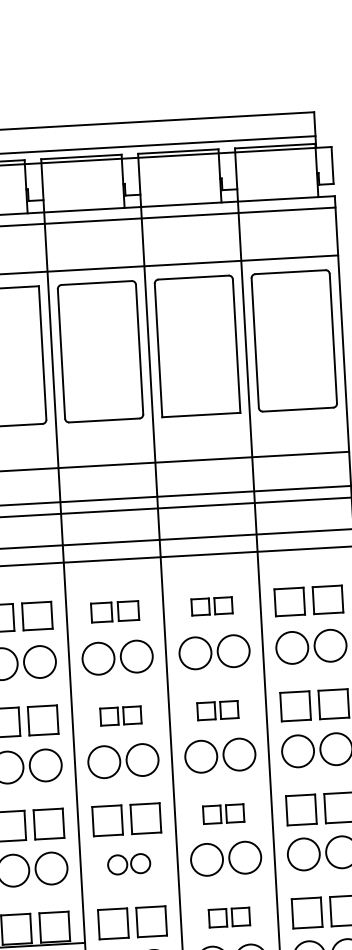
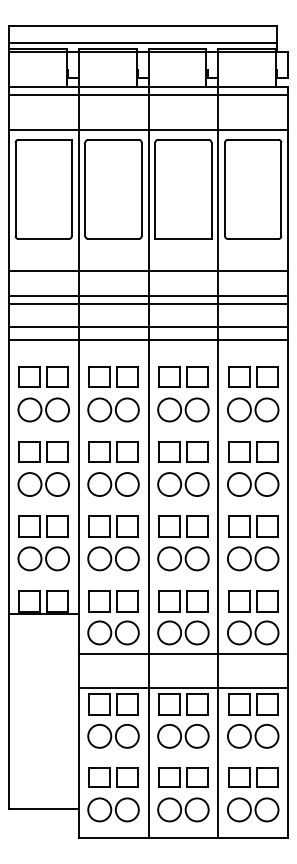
part: (212, 605) -> (183, 376), size x1.67
part: (114, 611) -> (113, 376), size x1.43
part: (217, 709) -> (183, 451), size x1.67
part: (120, 715) -> (113, 451), size x1.67
part: (223, 813) -> (183, 526), size x1.67
part: (129, 863) -> (113, 558), size x1.67
part: (229, 917) -> (183, 601), size x1.67

